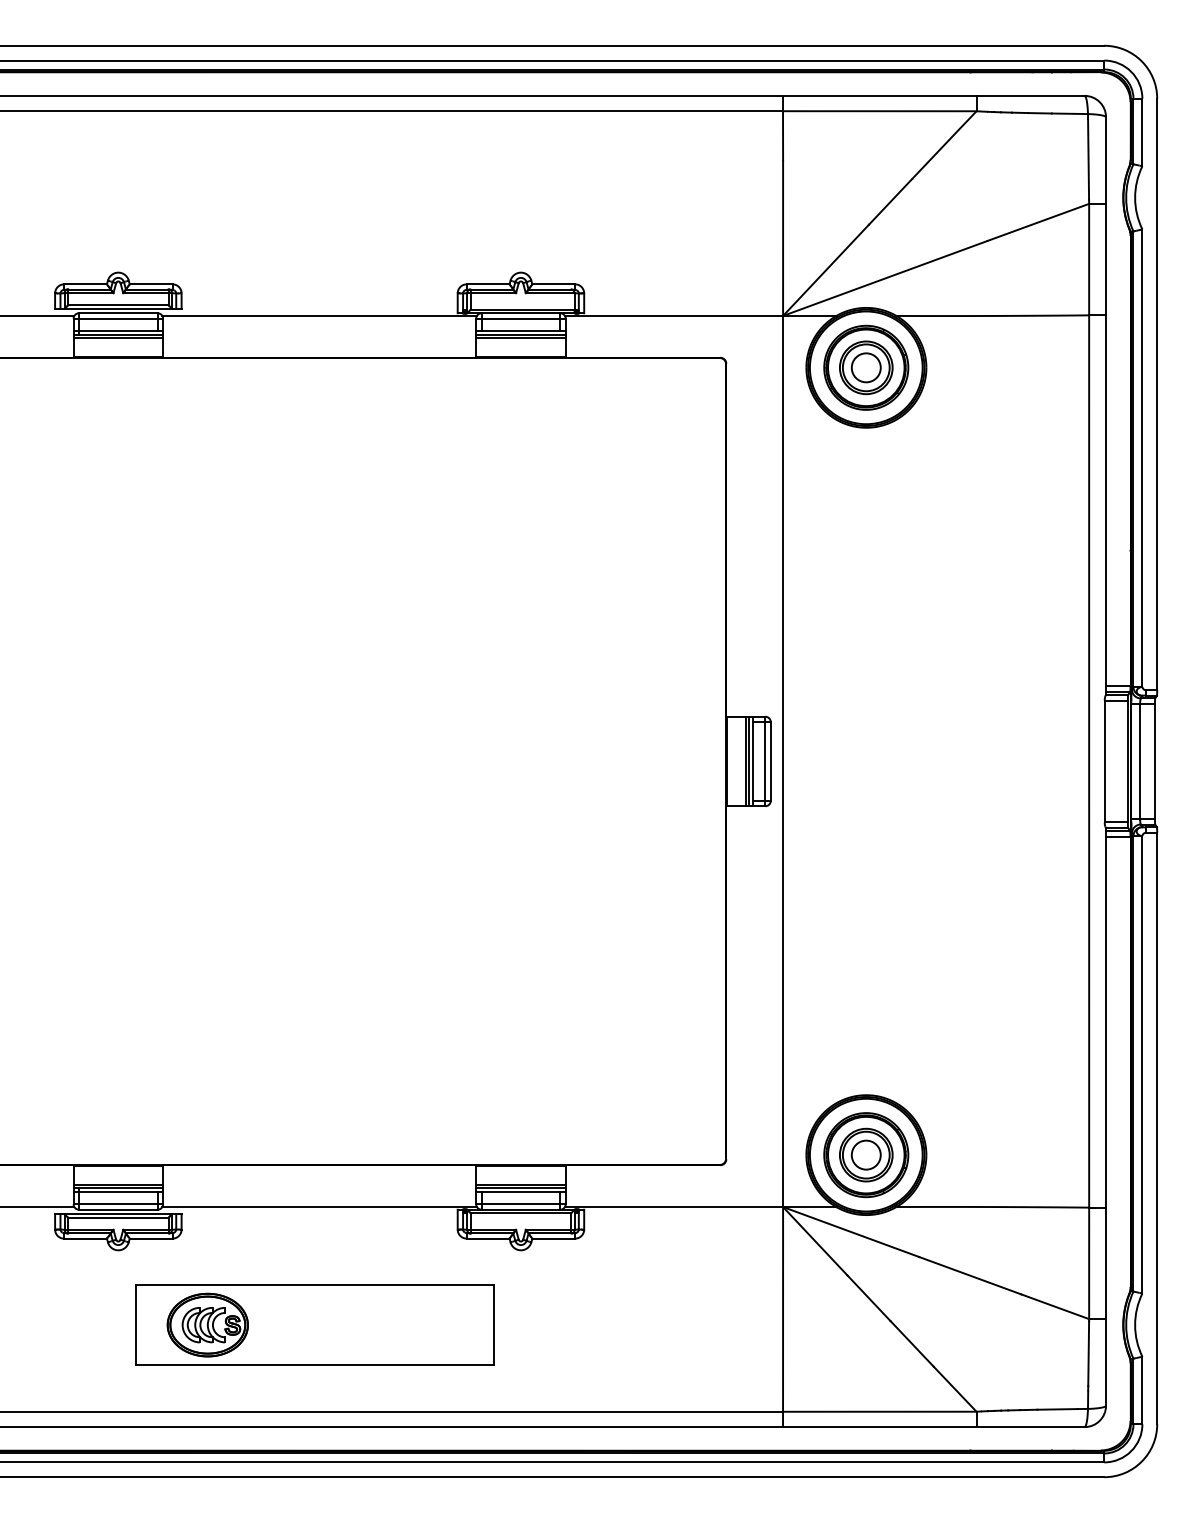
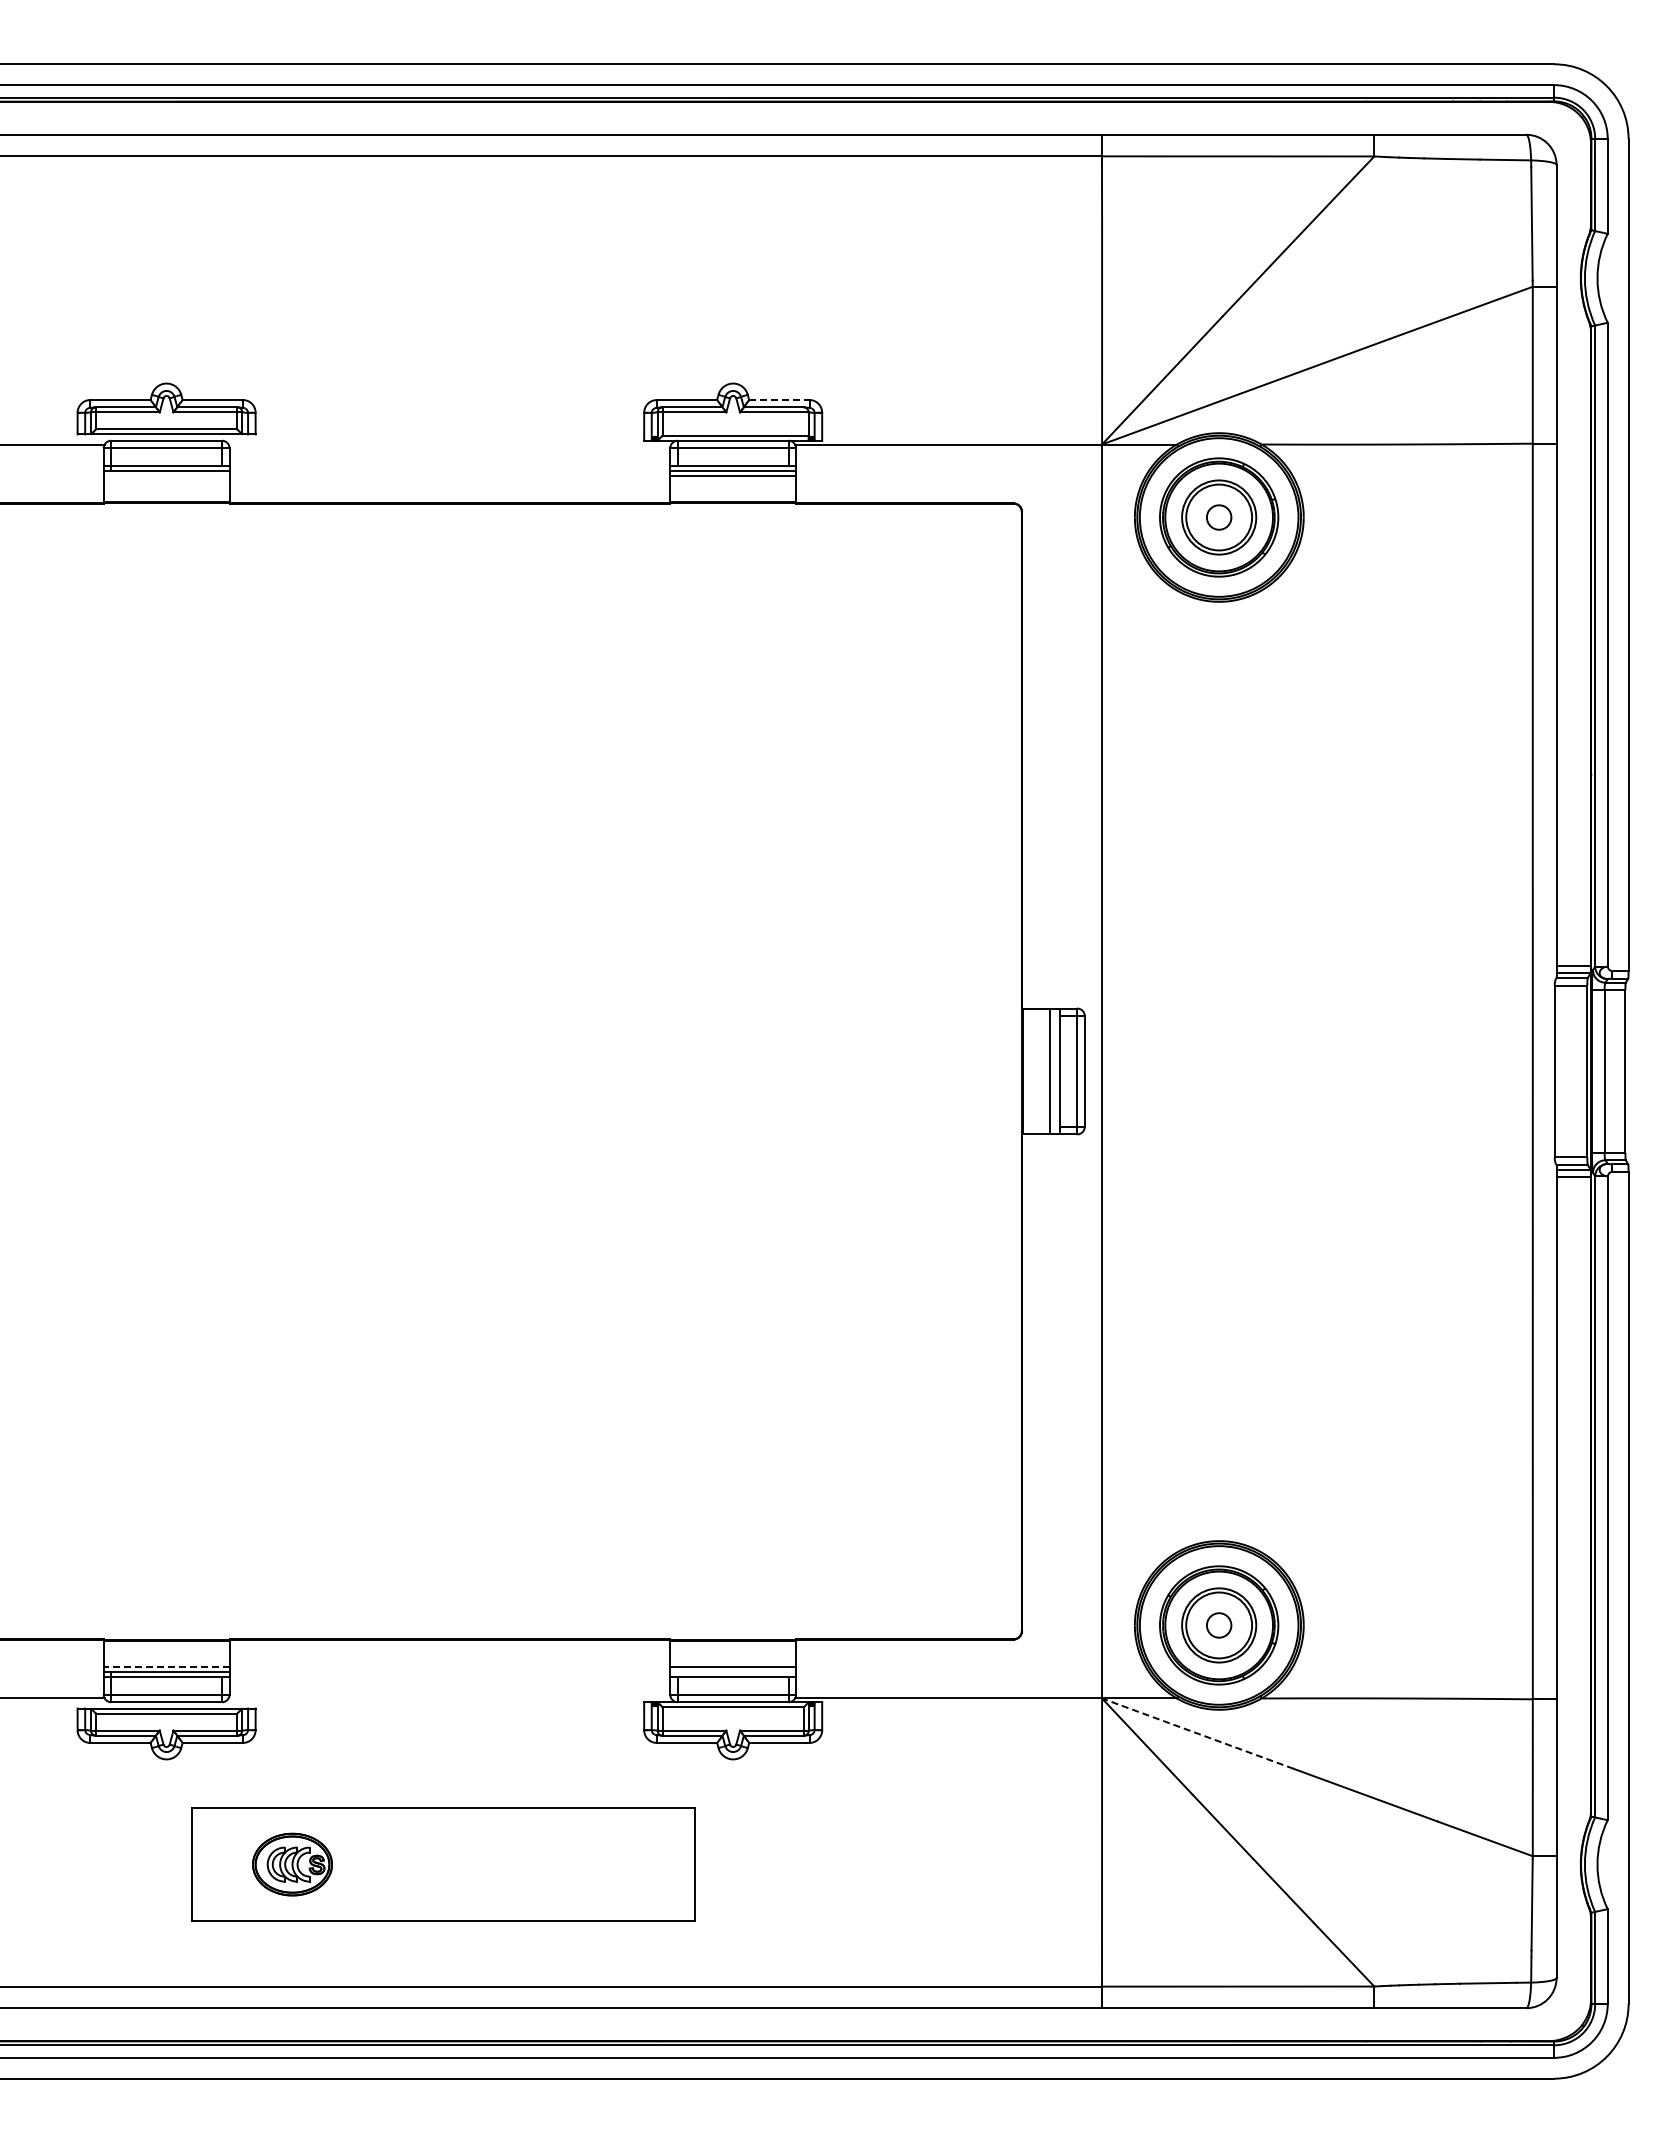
line: (553, 284) -> (779, 400), solid -> dashed
line: (319, 315) -> (449, 444), removed
line: (118, 338) -> (166, 476), removed
circle: (865, 367) -> (1218, 517), size x0.6
line: (749, 761) -> (1054, 1071), removed
circle: (865, 1155) -> (1218, 1625), size x0.6
line: (118, 1184) -> (166, 1666), solid -> dashed
line: (521, 1188) -> (733, 1672), removed
line: (319, 1207) -> (449, 1698), removed
line: (850, 1231) -> (1197, 1733), solid -> dashed
part: (207, 1325) -> (292, 1864), size x0.7

